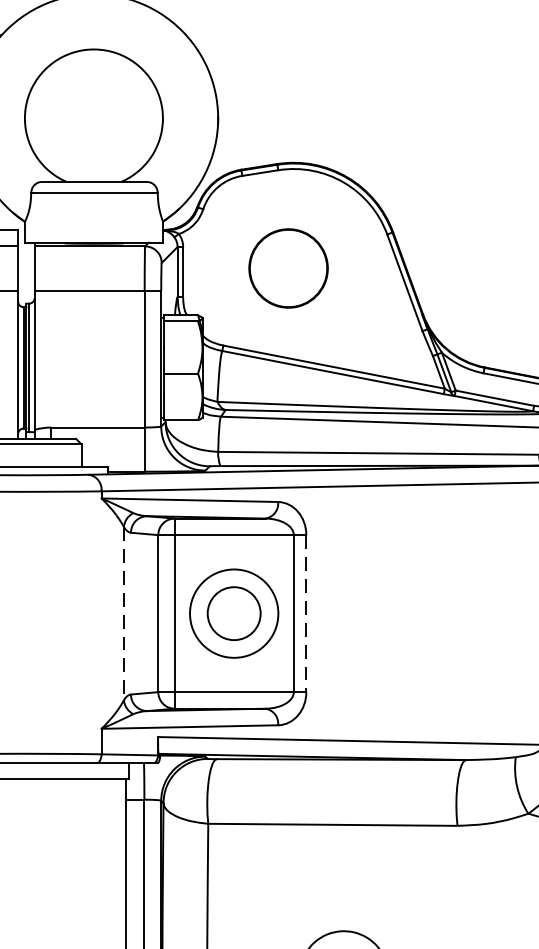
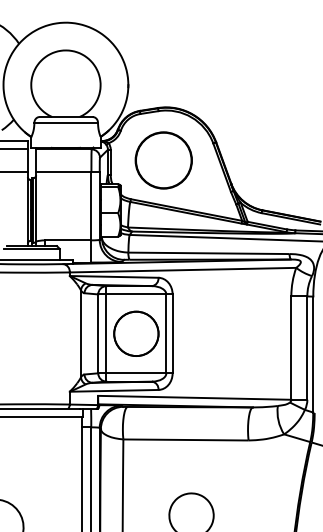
circle: (288, 268) -> (163, 160), size x1.43
line: (122, 612) -> (80, 333), dashed -> solid
circle: (234, 612) -> (136, 333), size x1.67
line: (306, 614) -> (172, 334), dashed -> solid

